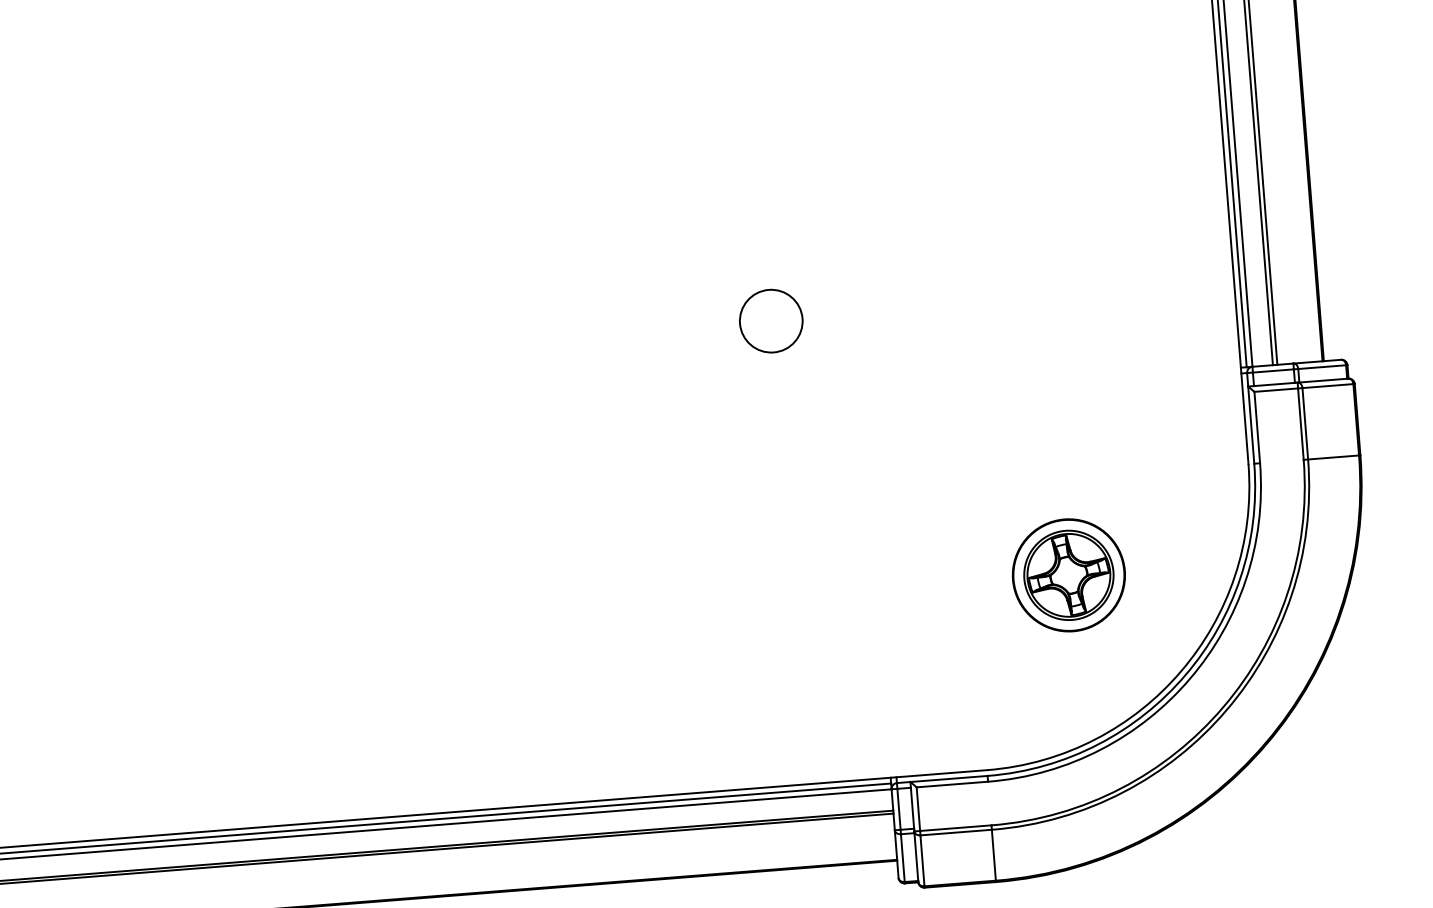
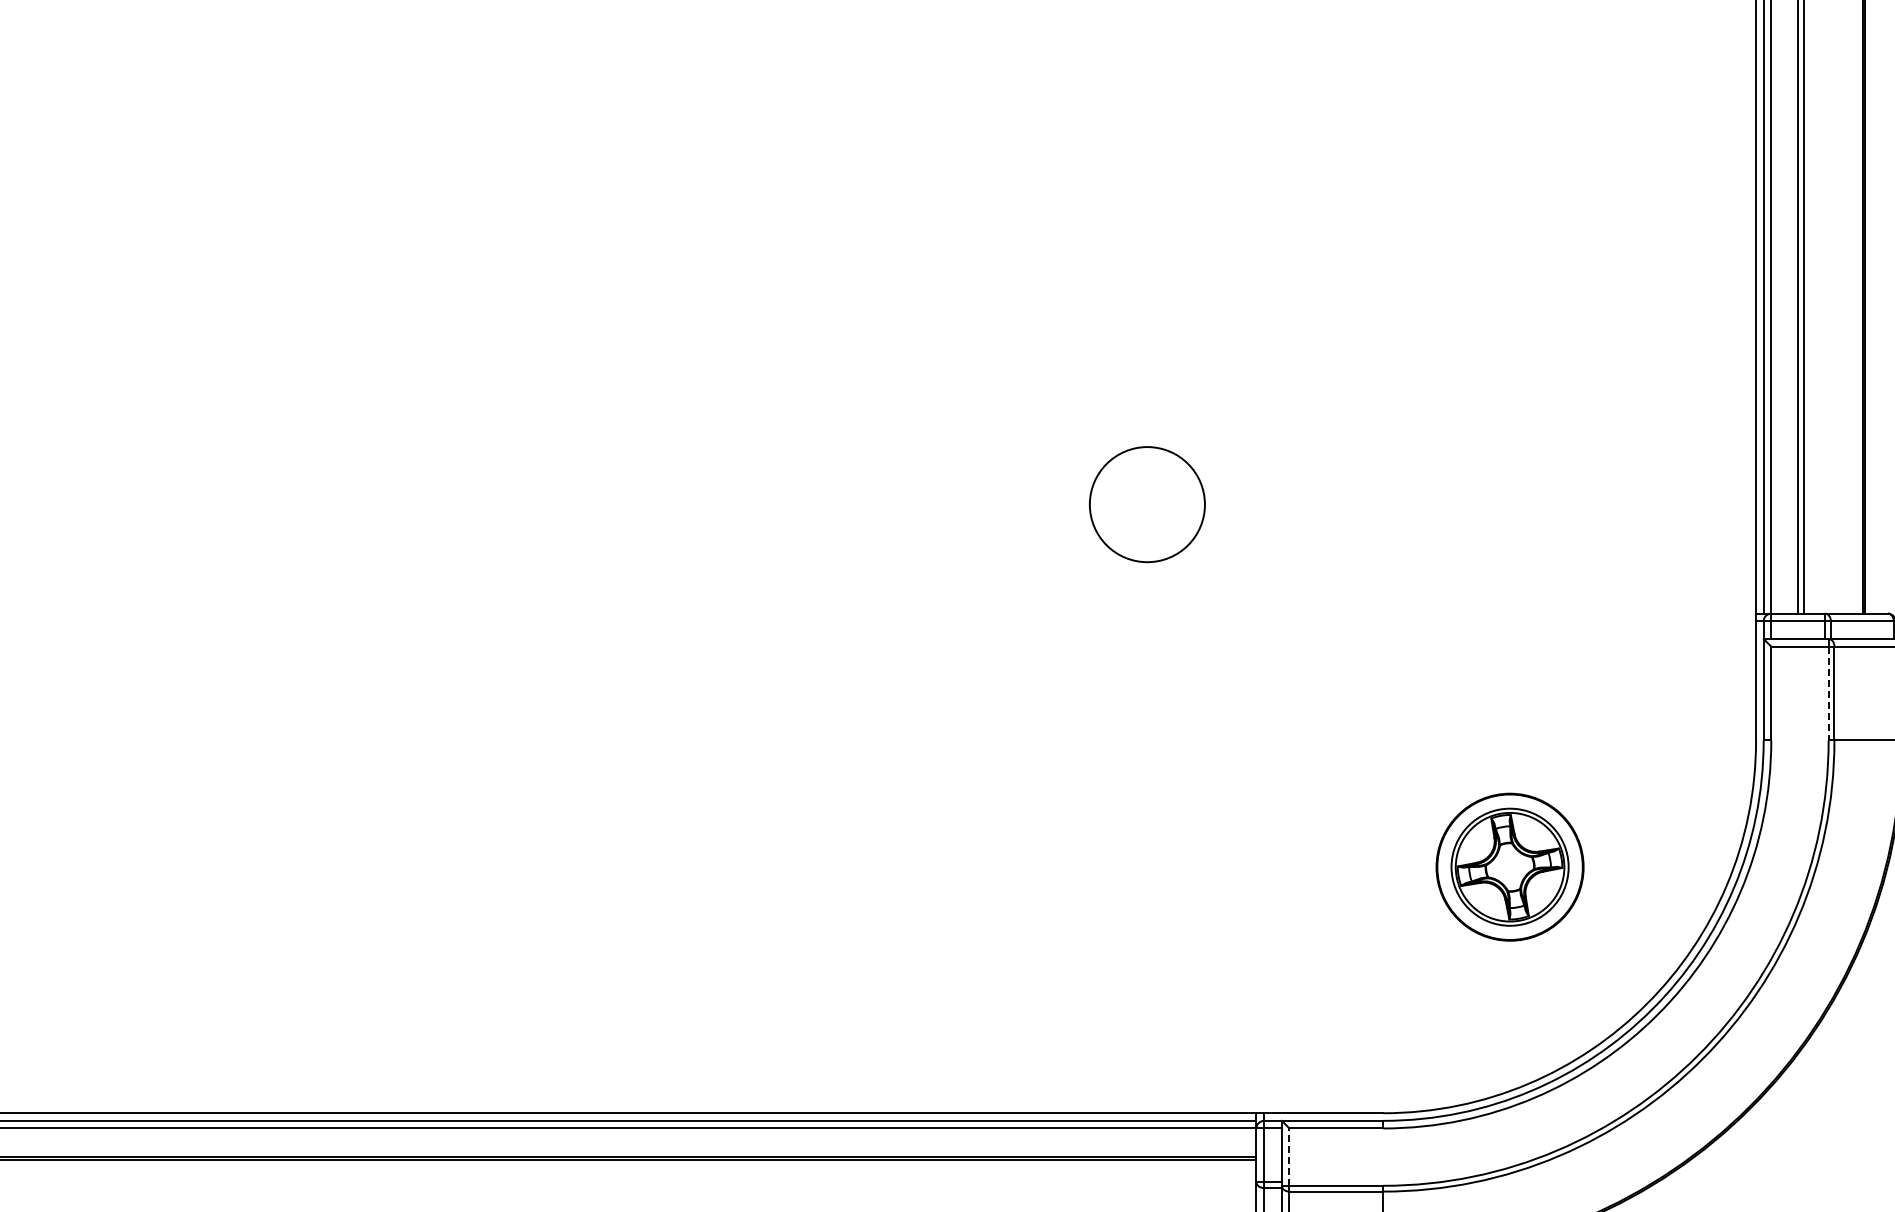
circle: (771, 321) -> (1147, 504), size x1.4
line: (1300, 424) -> (1828, 693), solid -> dashed
line: (918, 809) -> (1289, 1157), solid -> dashed

